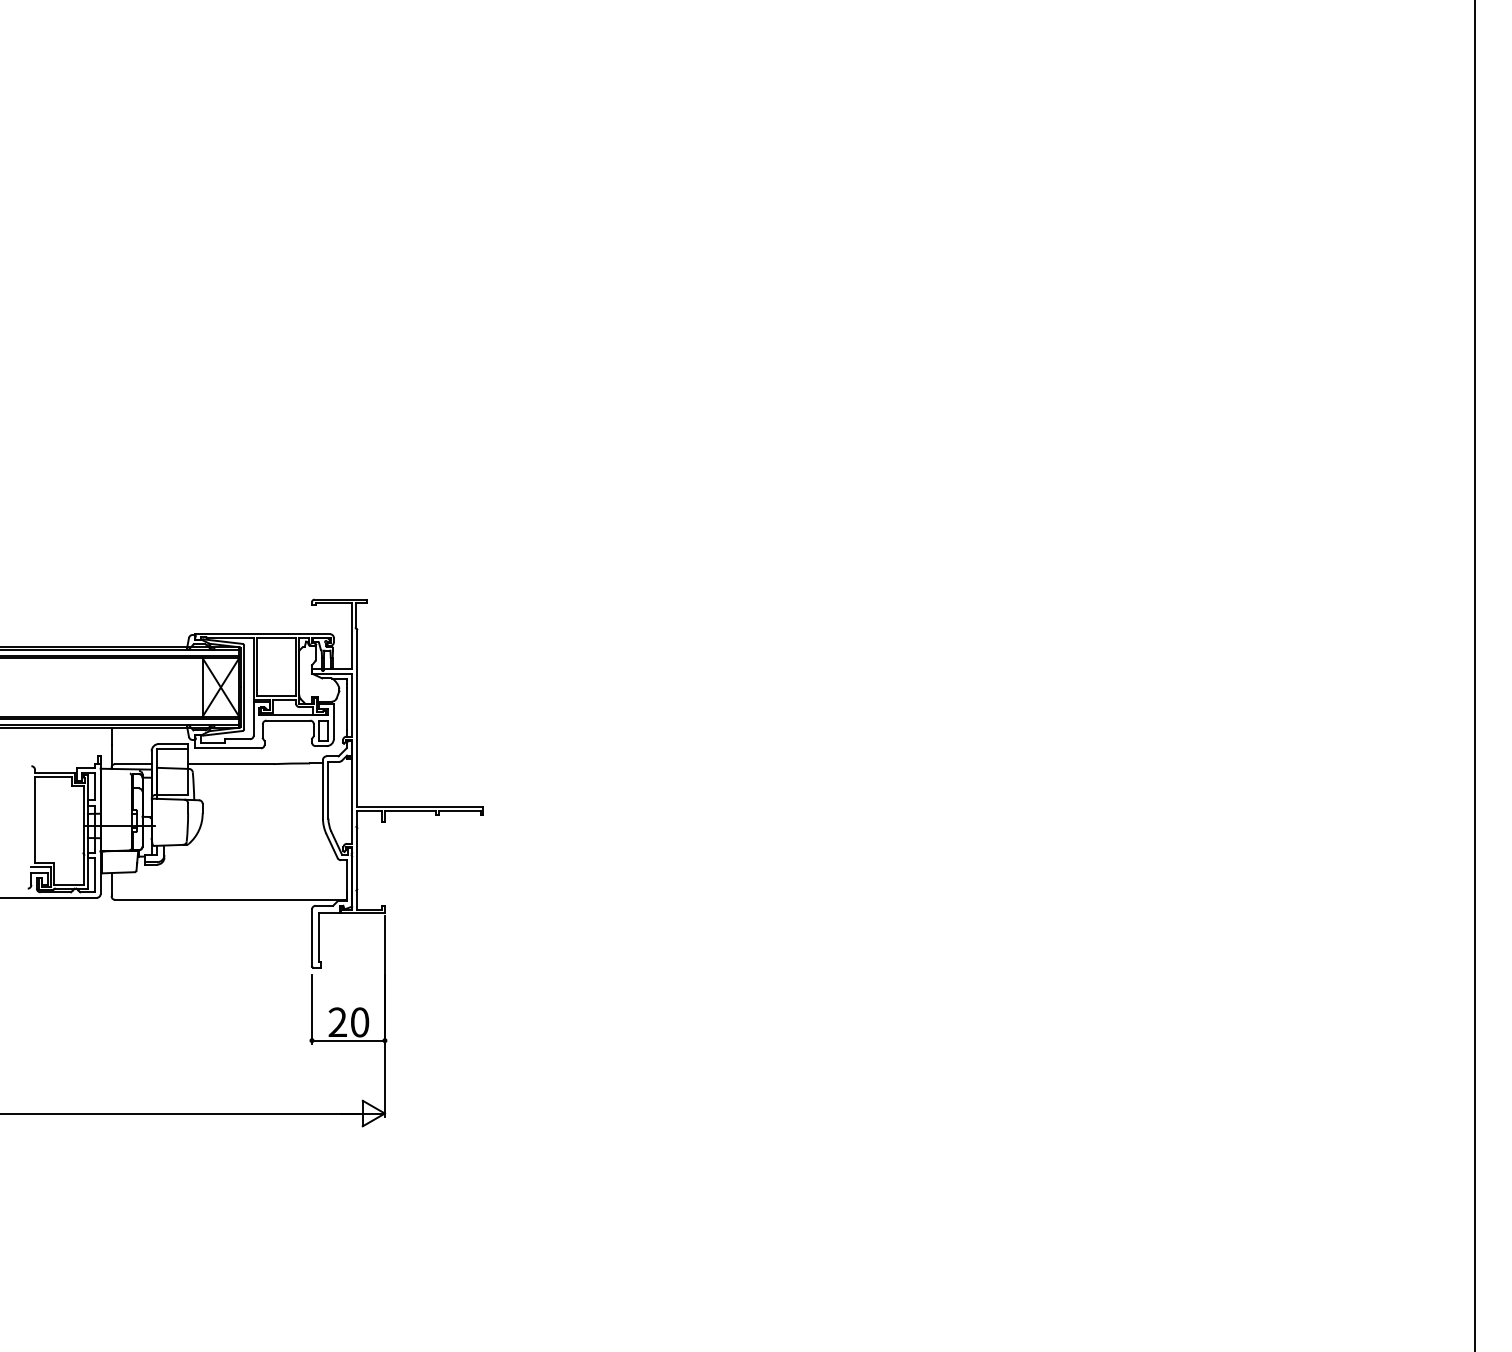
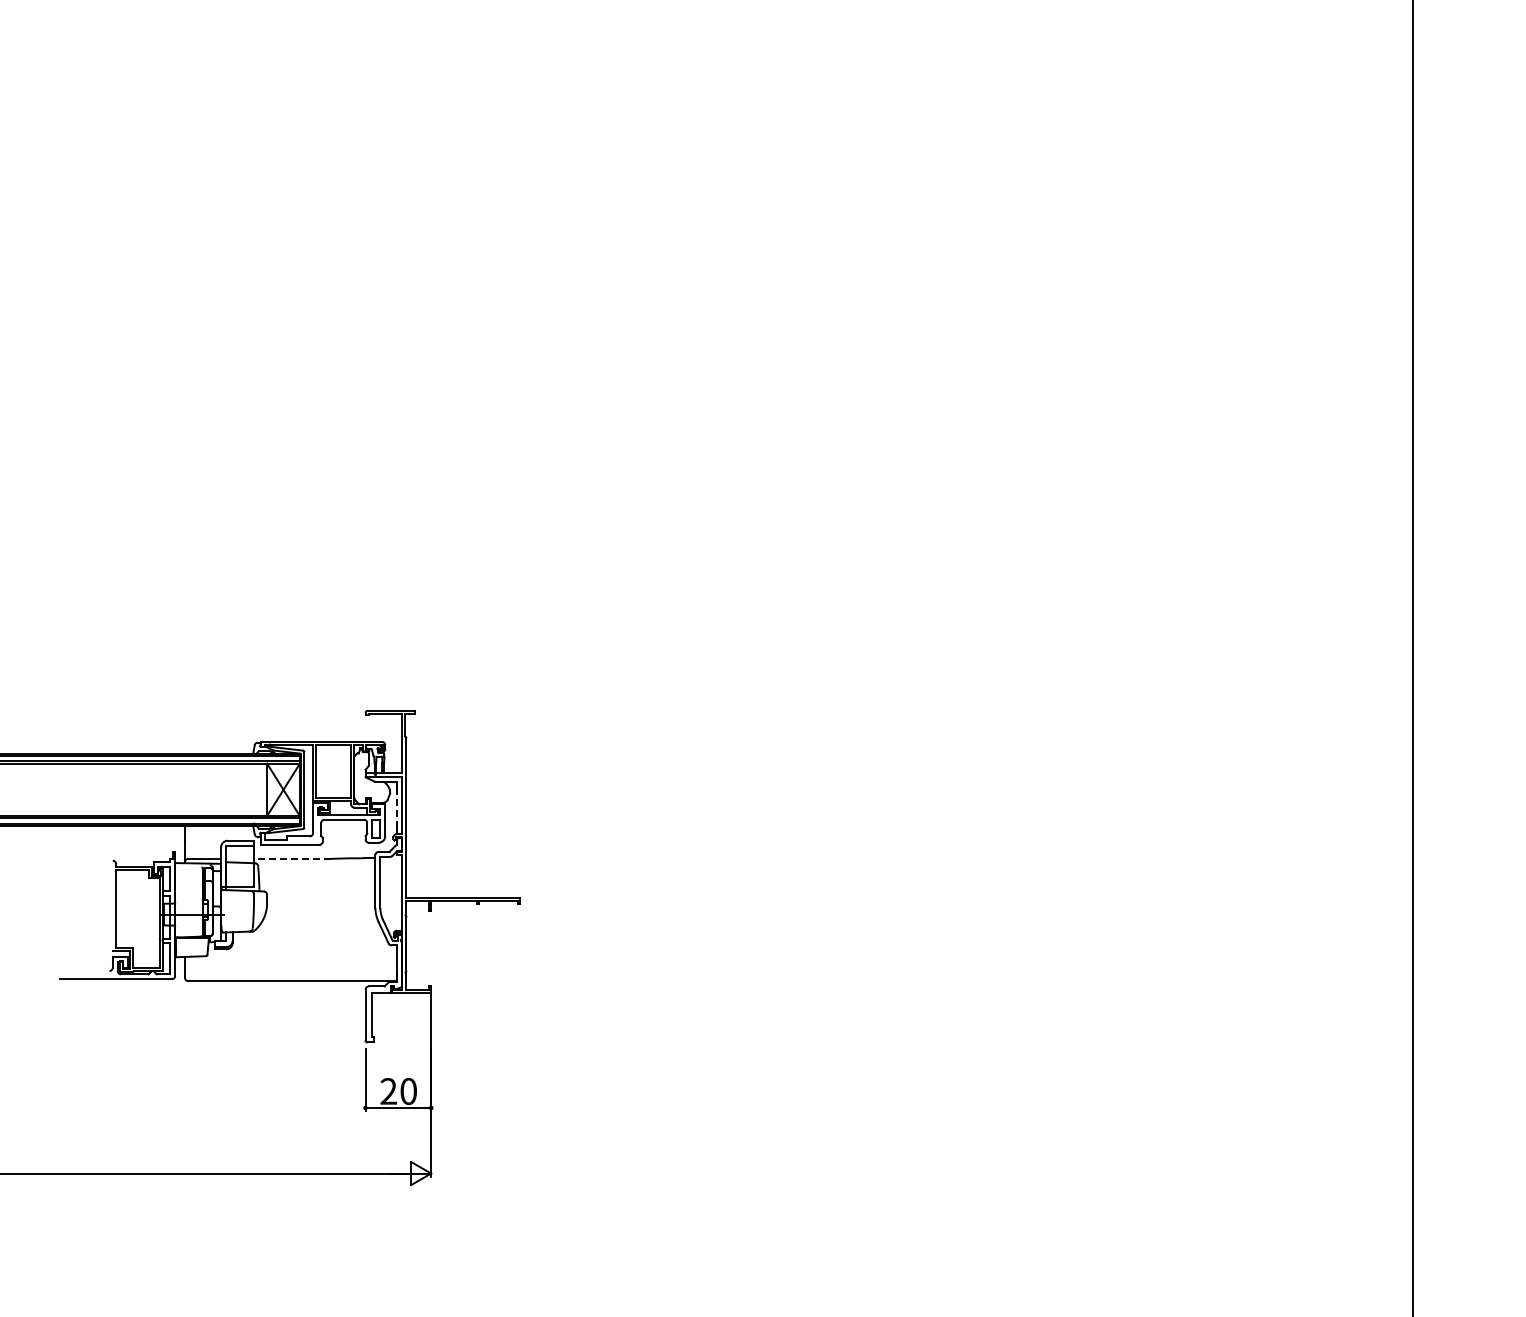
line: (346, 708) -> (396, 808), solid -> dashed
line: (230, 763) -> (292, 858), solid -> dashed

